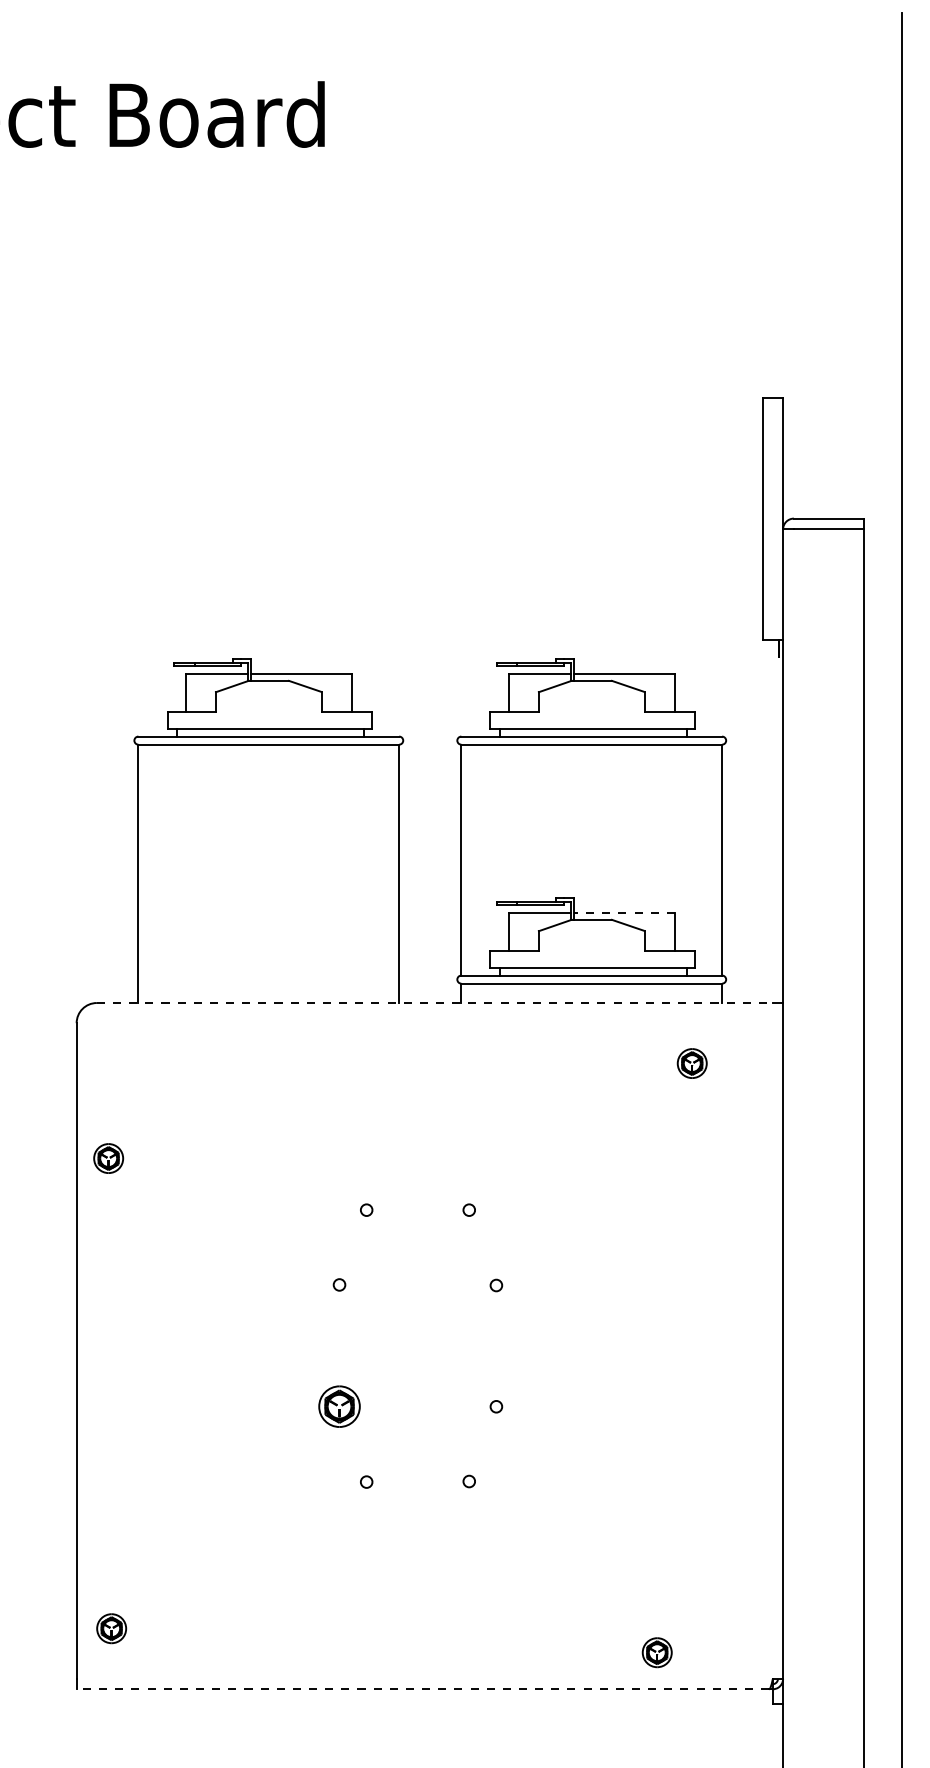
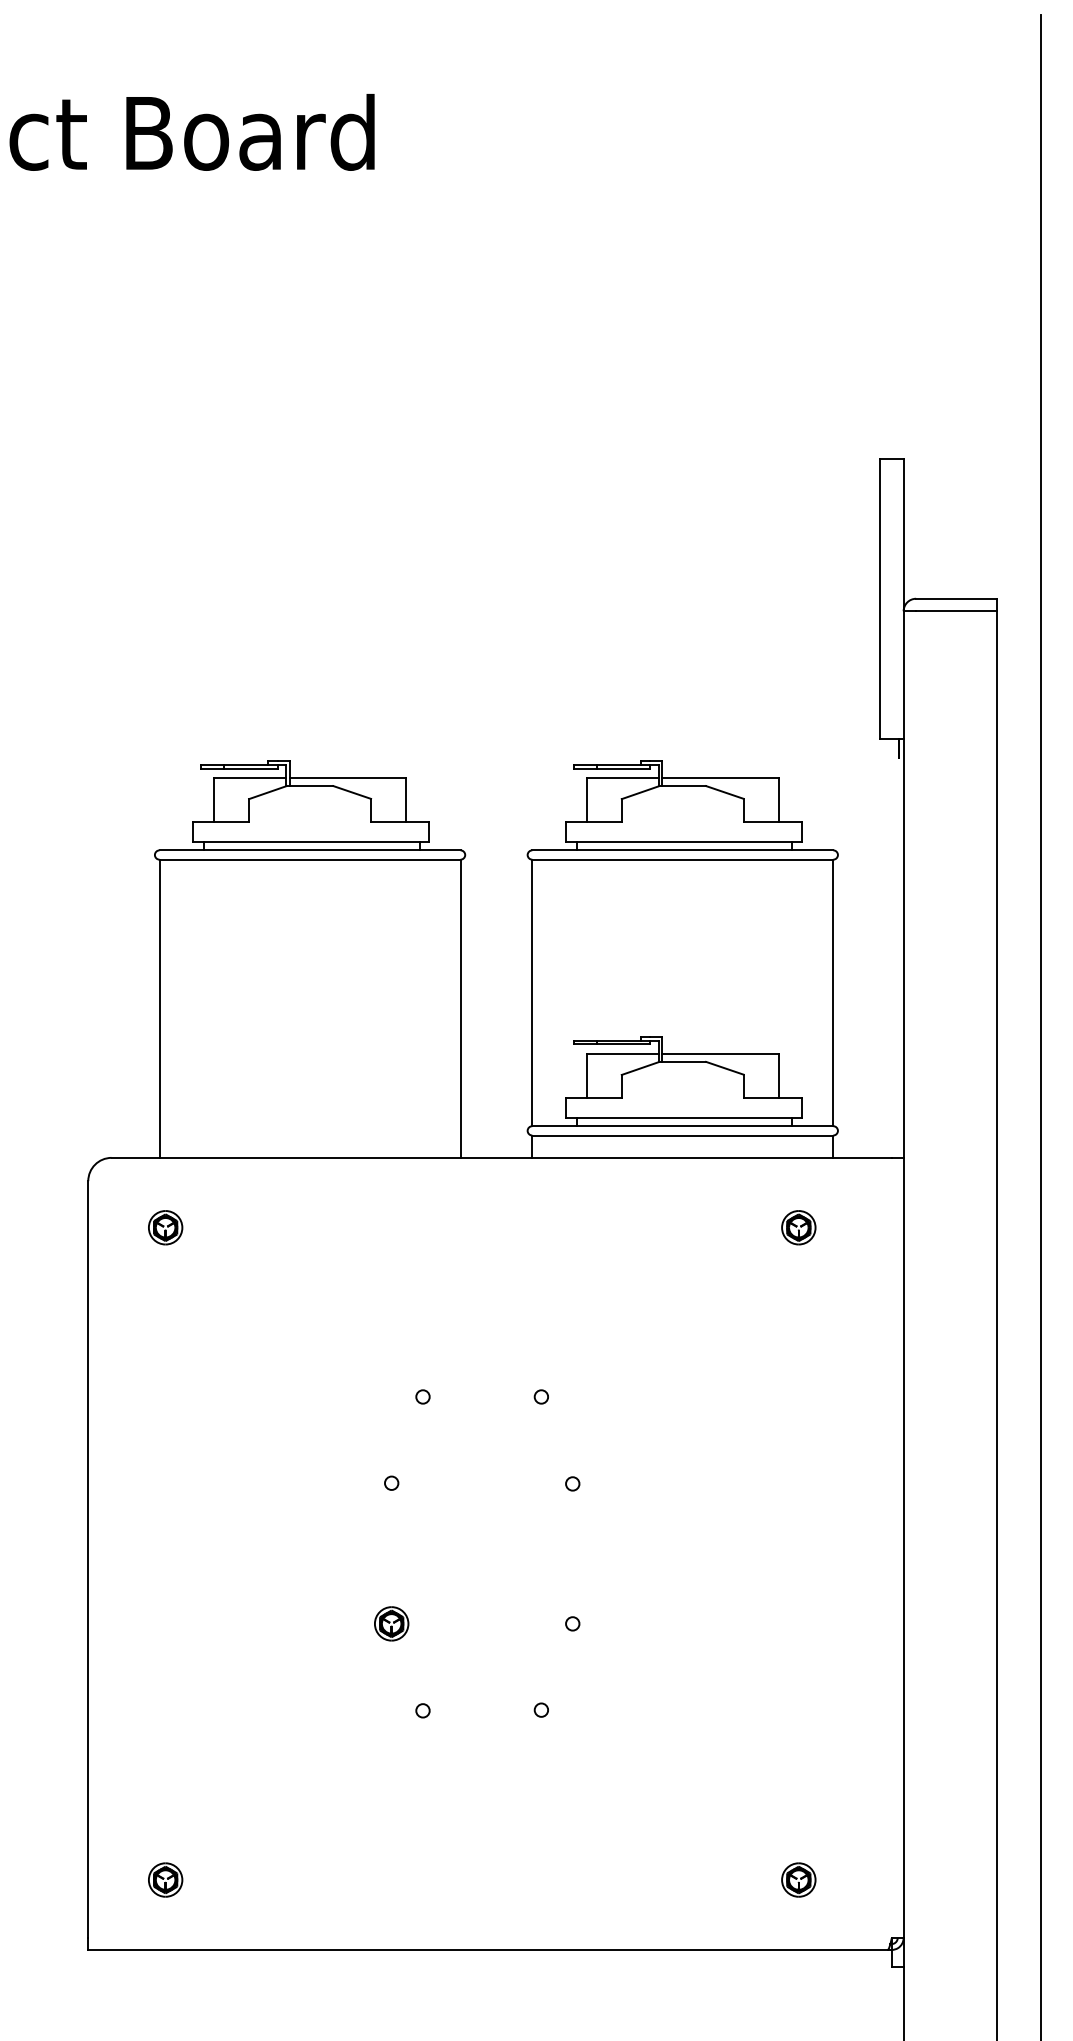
line: (624, 912) -> (720, 1053), dashed -> solid
line: (434, 1003) -> (501, 1158), dashed -> solid
part: (108, 1158) -> (165, 1227), moved
part: (339, 1406) -> (391, 1623), size x0.71
part: (111, 1628) -> (165, 1879), moved
part: (656, 1652) -> (797, 1879), moved
line: (422, 1689) -> (487, 1950), dashed -> solid

